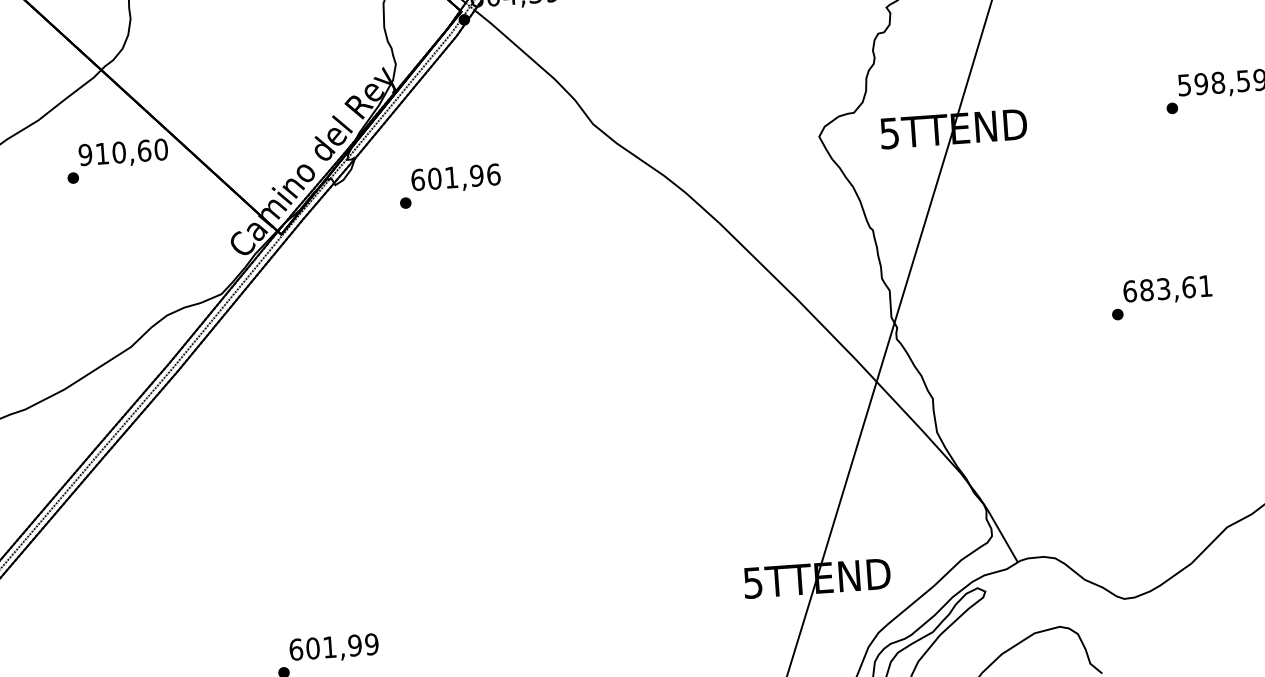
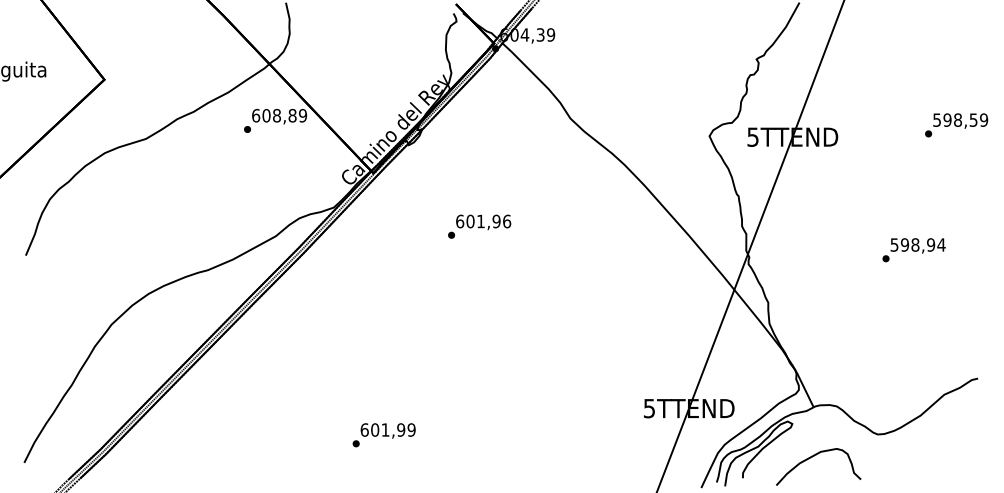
text: (123, 151) -> (279, 115), 910,60 -> 608,89
text: (449, 185) -> (479, 226), moved
text: (1166, 288) -> (917, 244), 683,61 -> 598,94

